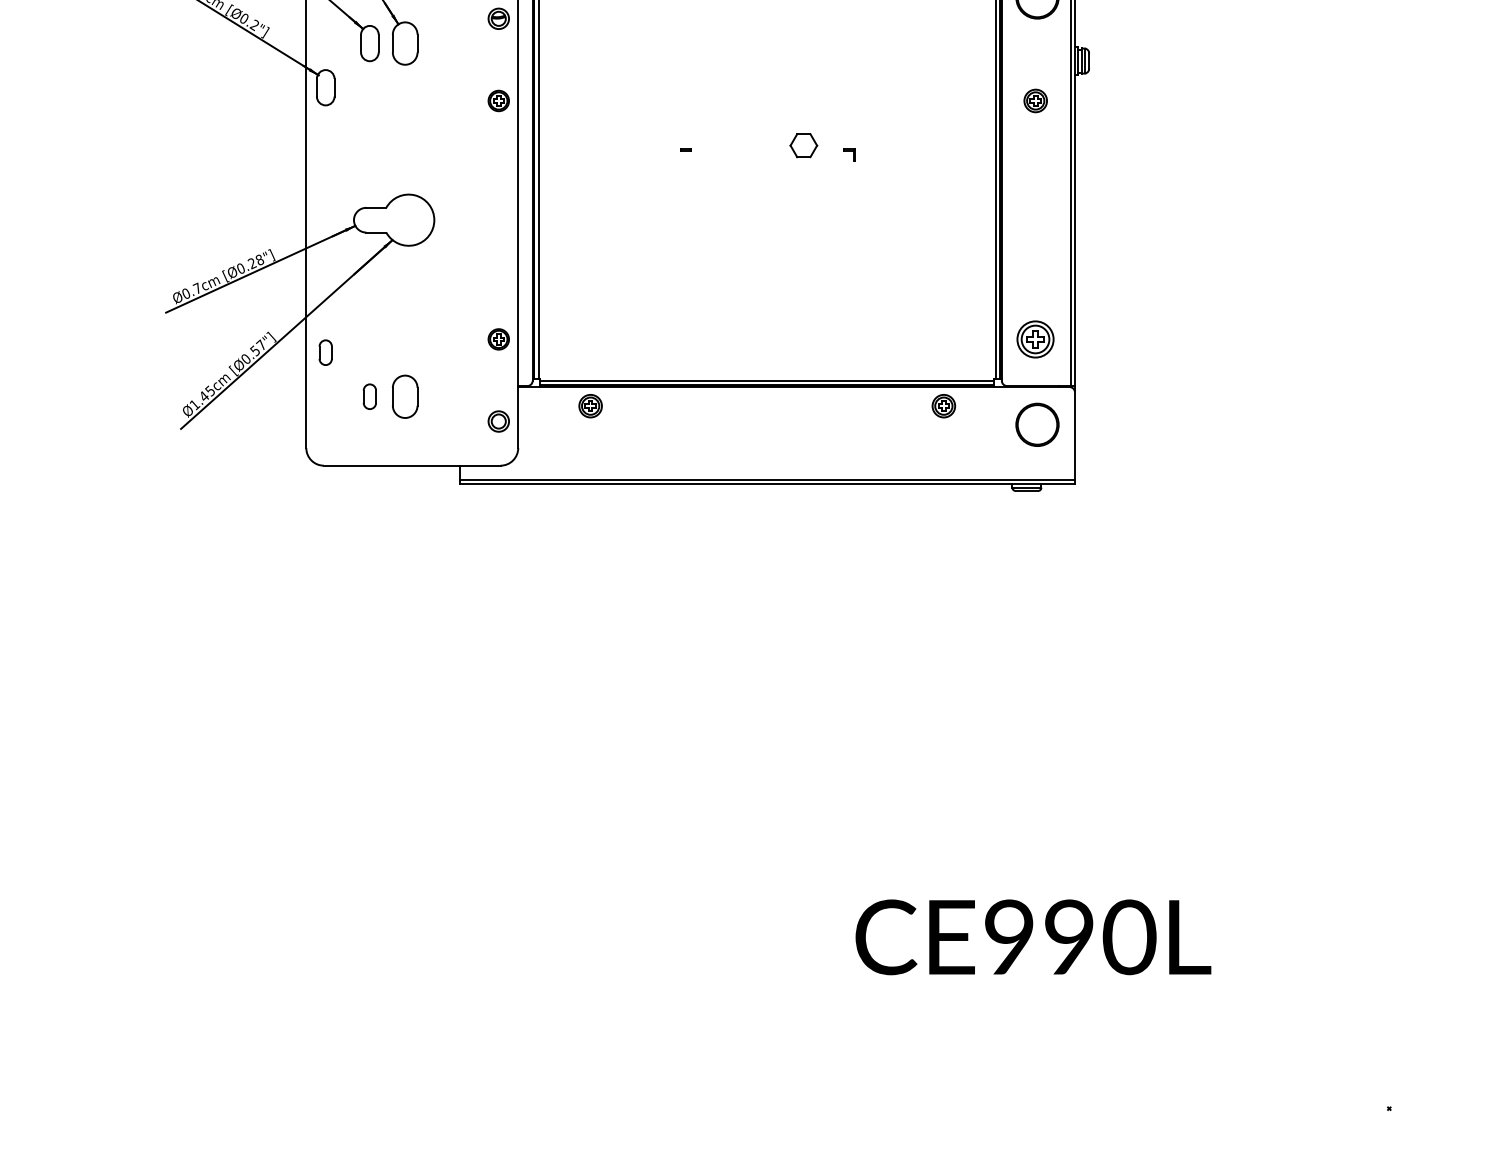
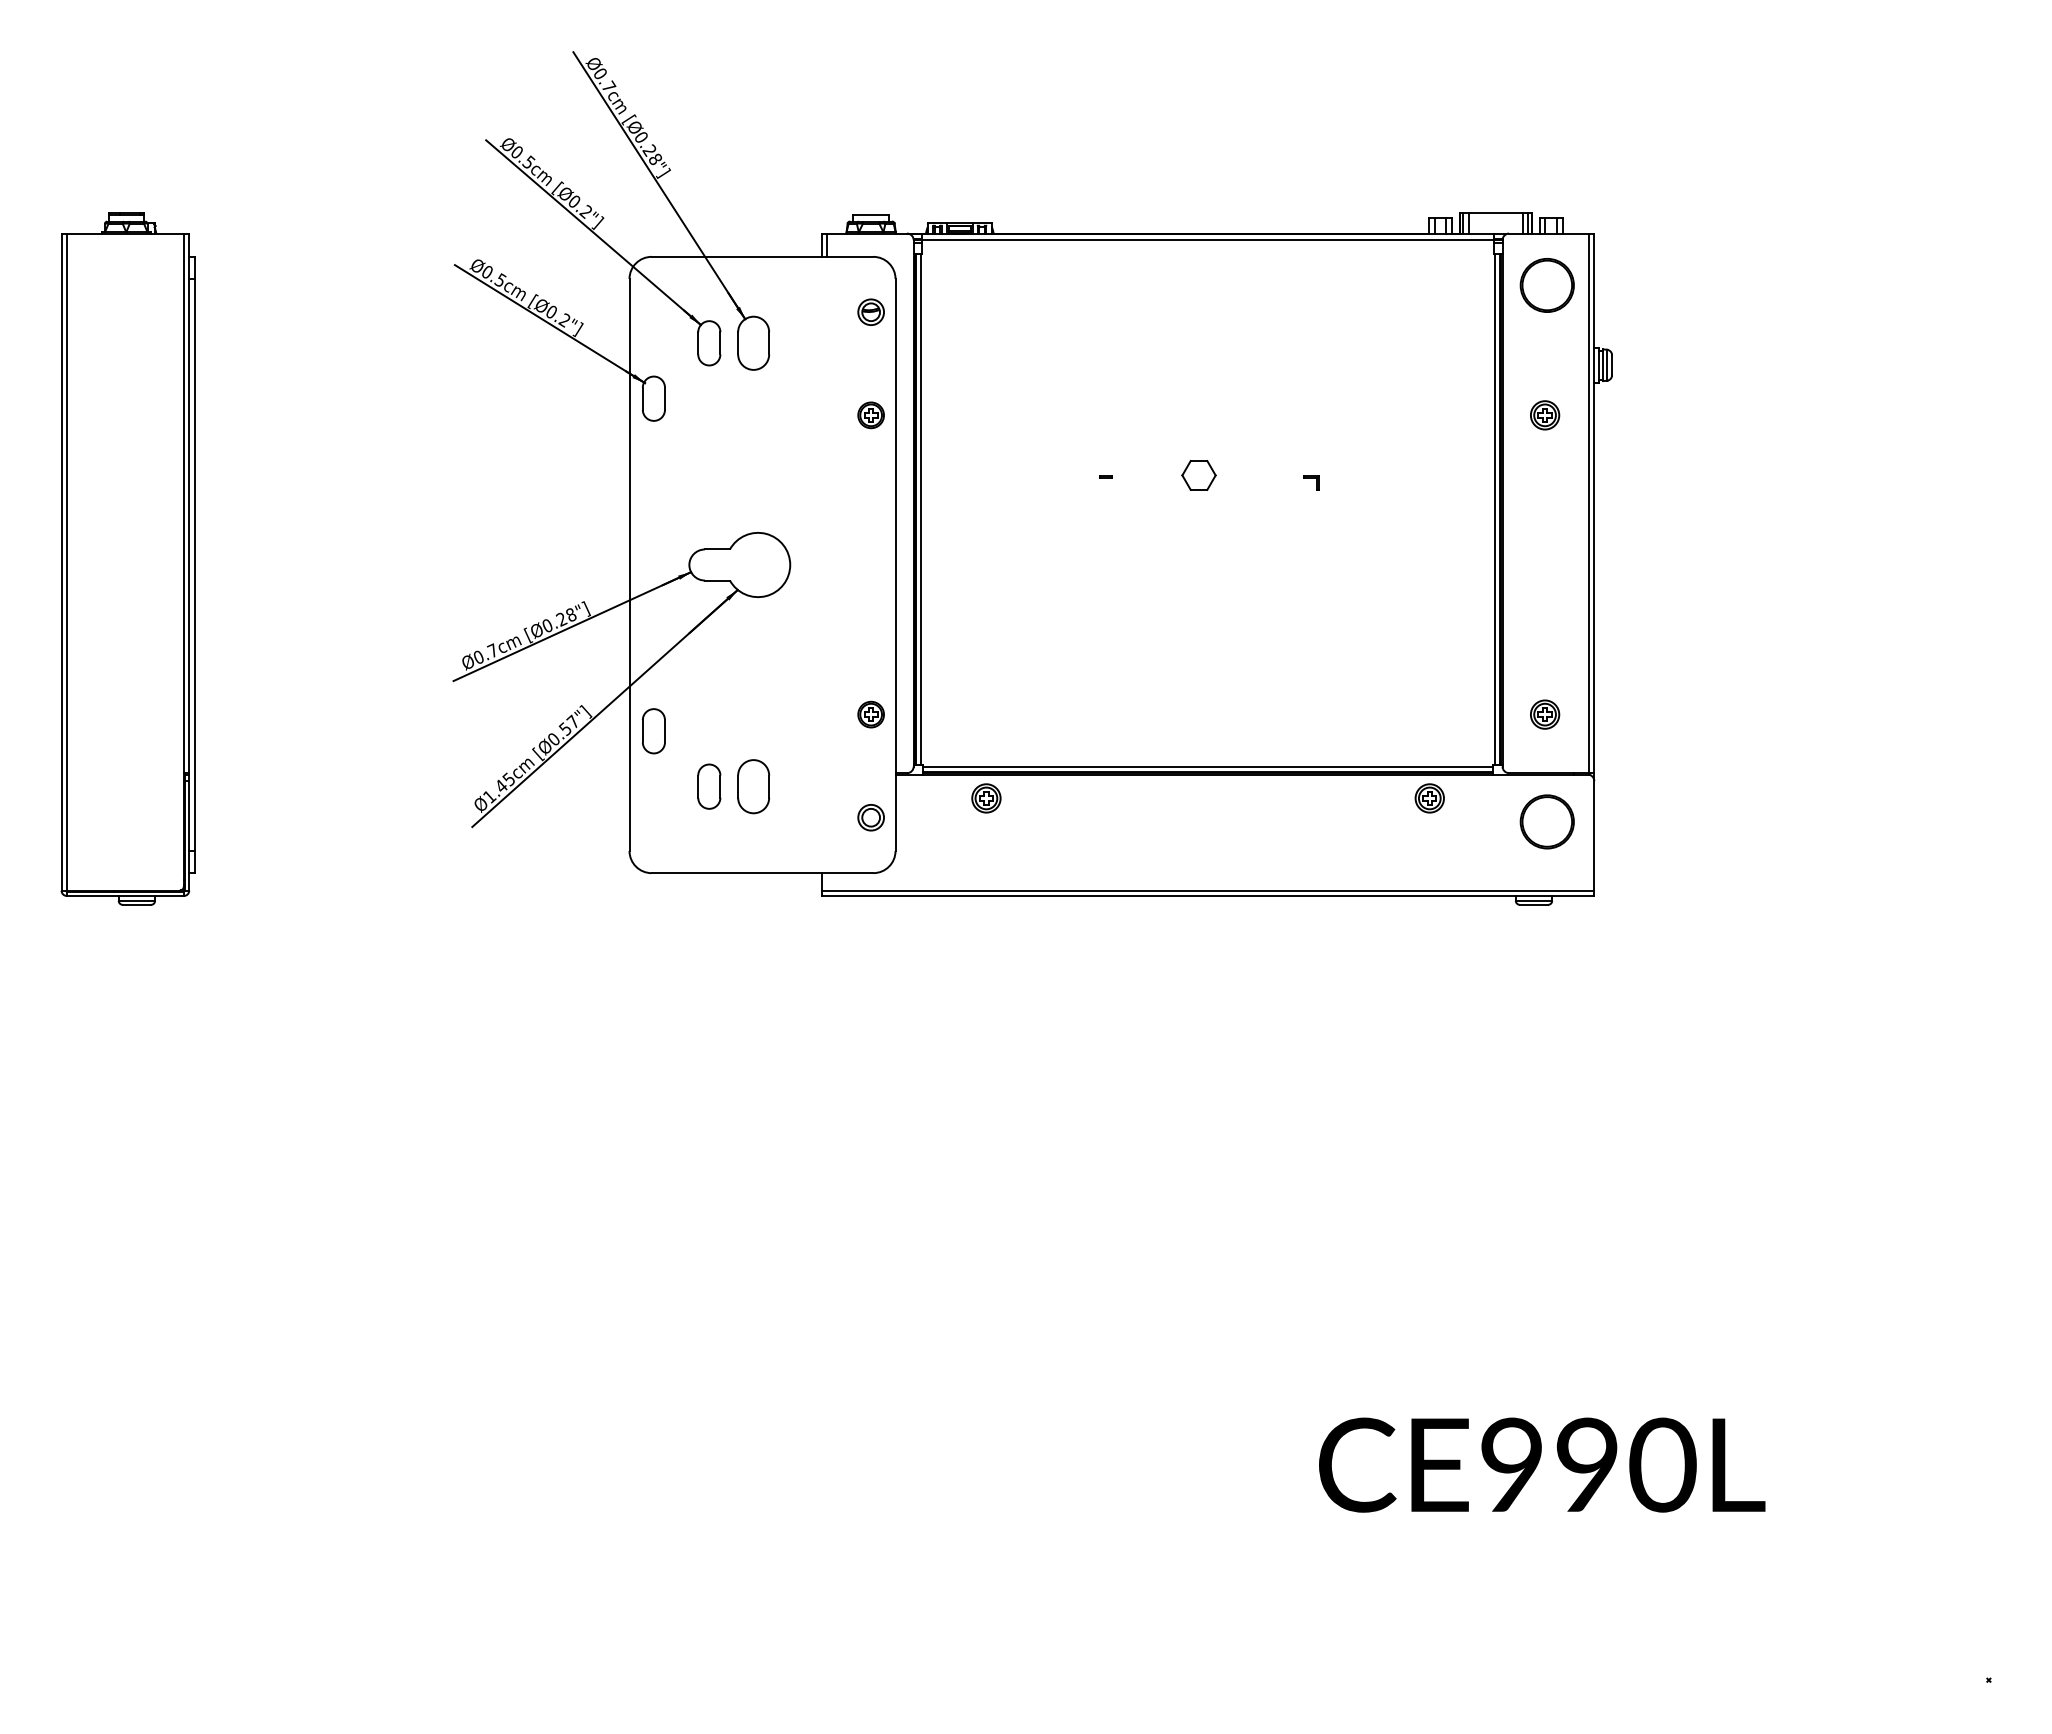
part: (803, 145) -> (1198, 475), moved
part: (1036, 339) -> (1545, 714), size x0.62
part: (325, 352) -> (653, 731), size x1.43
part: (370, 396) -> (709, 786), size x1.43

